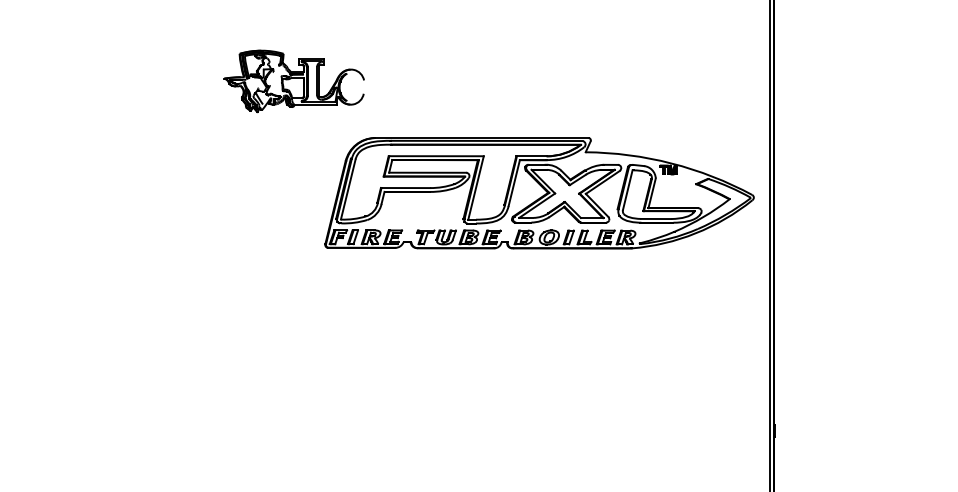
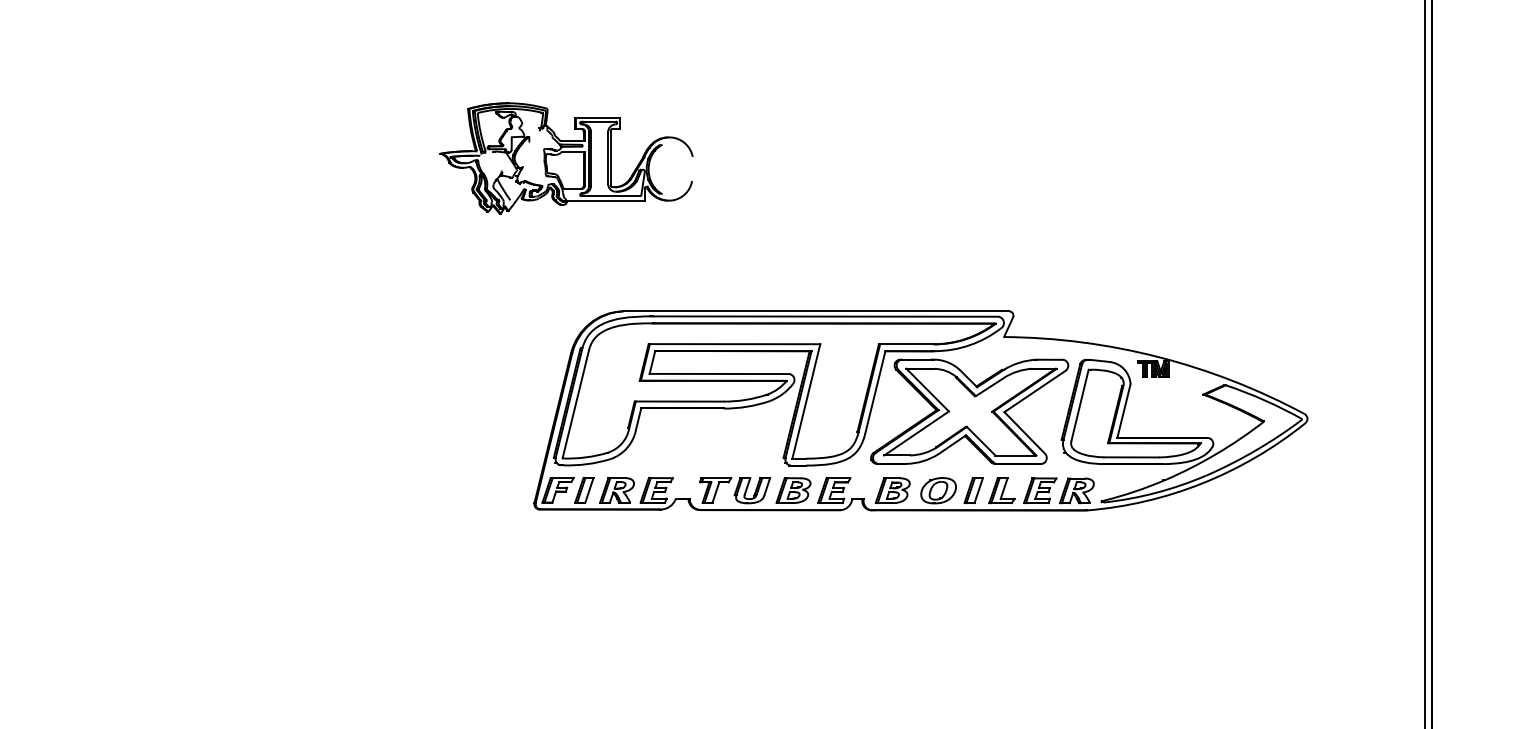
part: (539, 193) -> (920, 411), moved

